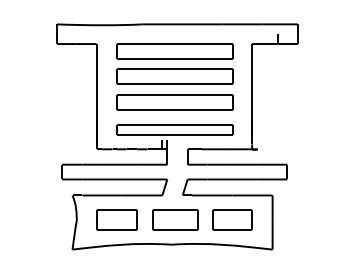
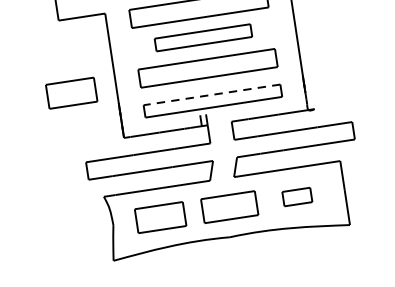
part: (174, 76) -> (203, 37), size x0.7
part: (58, 105) -> (71, 92), added
line: (174, 124) -> (211, 94), solid -> dashed
part: (232, 219) -> (297, 196), size x0.6

